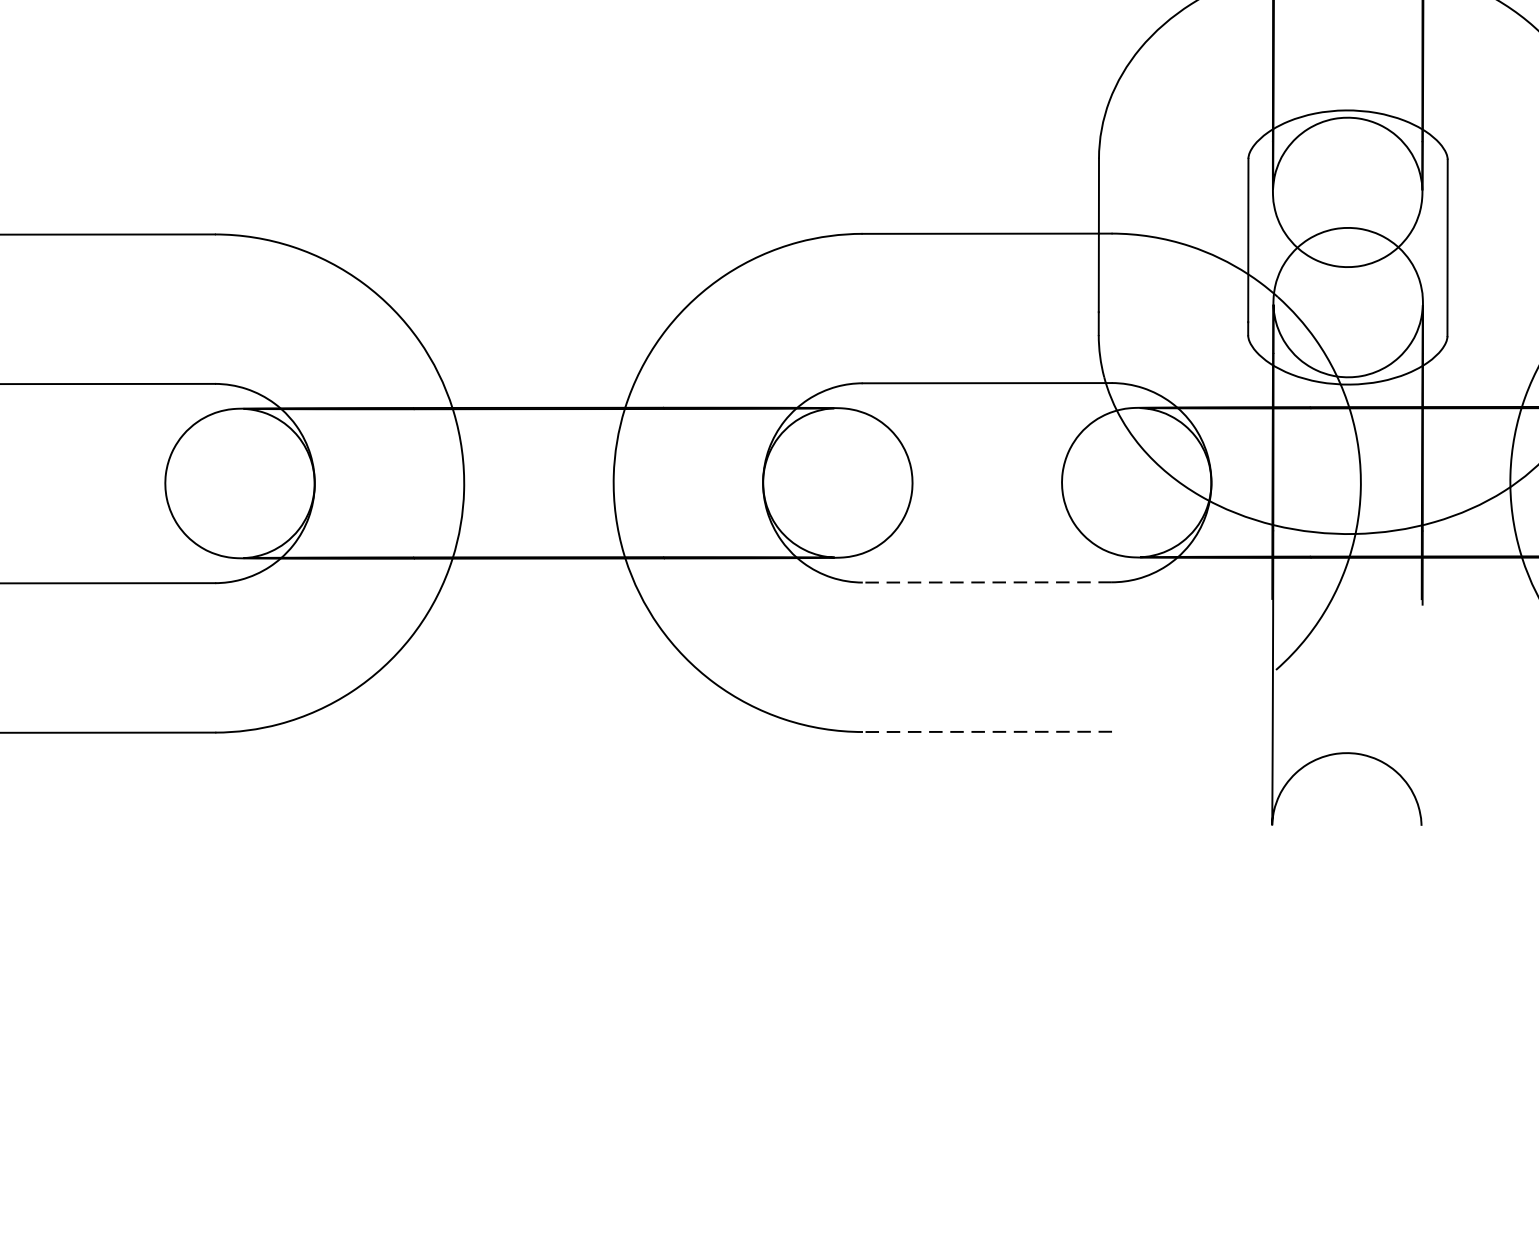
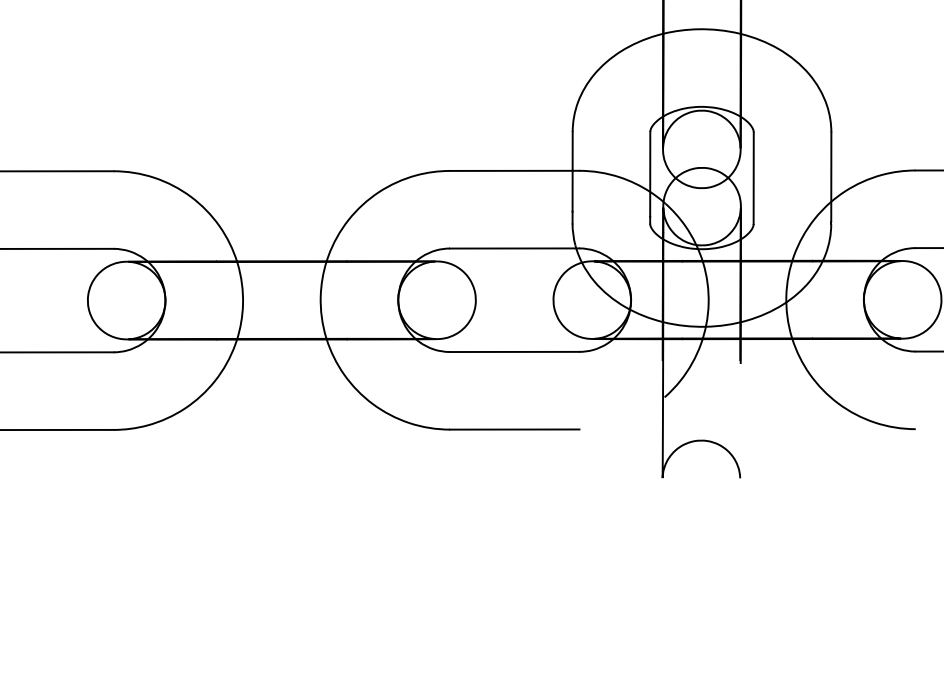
line: (986, 581) -> (514, 351), dashed -> solid
line: (986, 731) -> (514, 429), dashed -> solid

